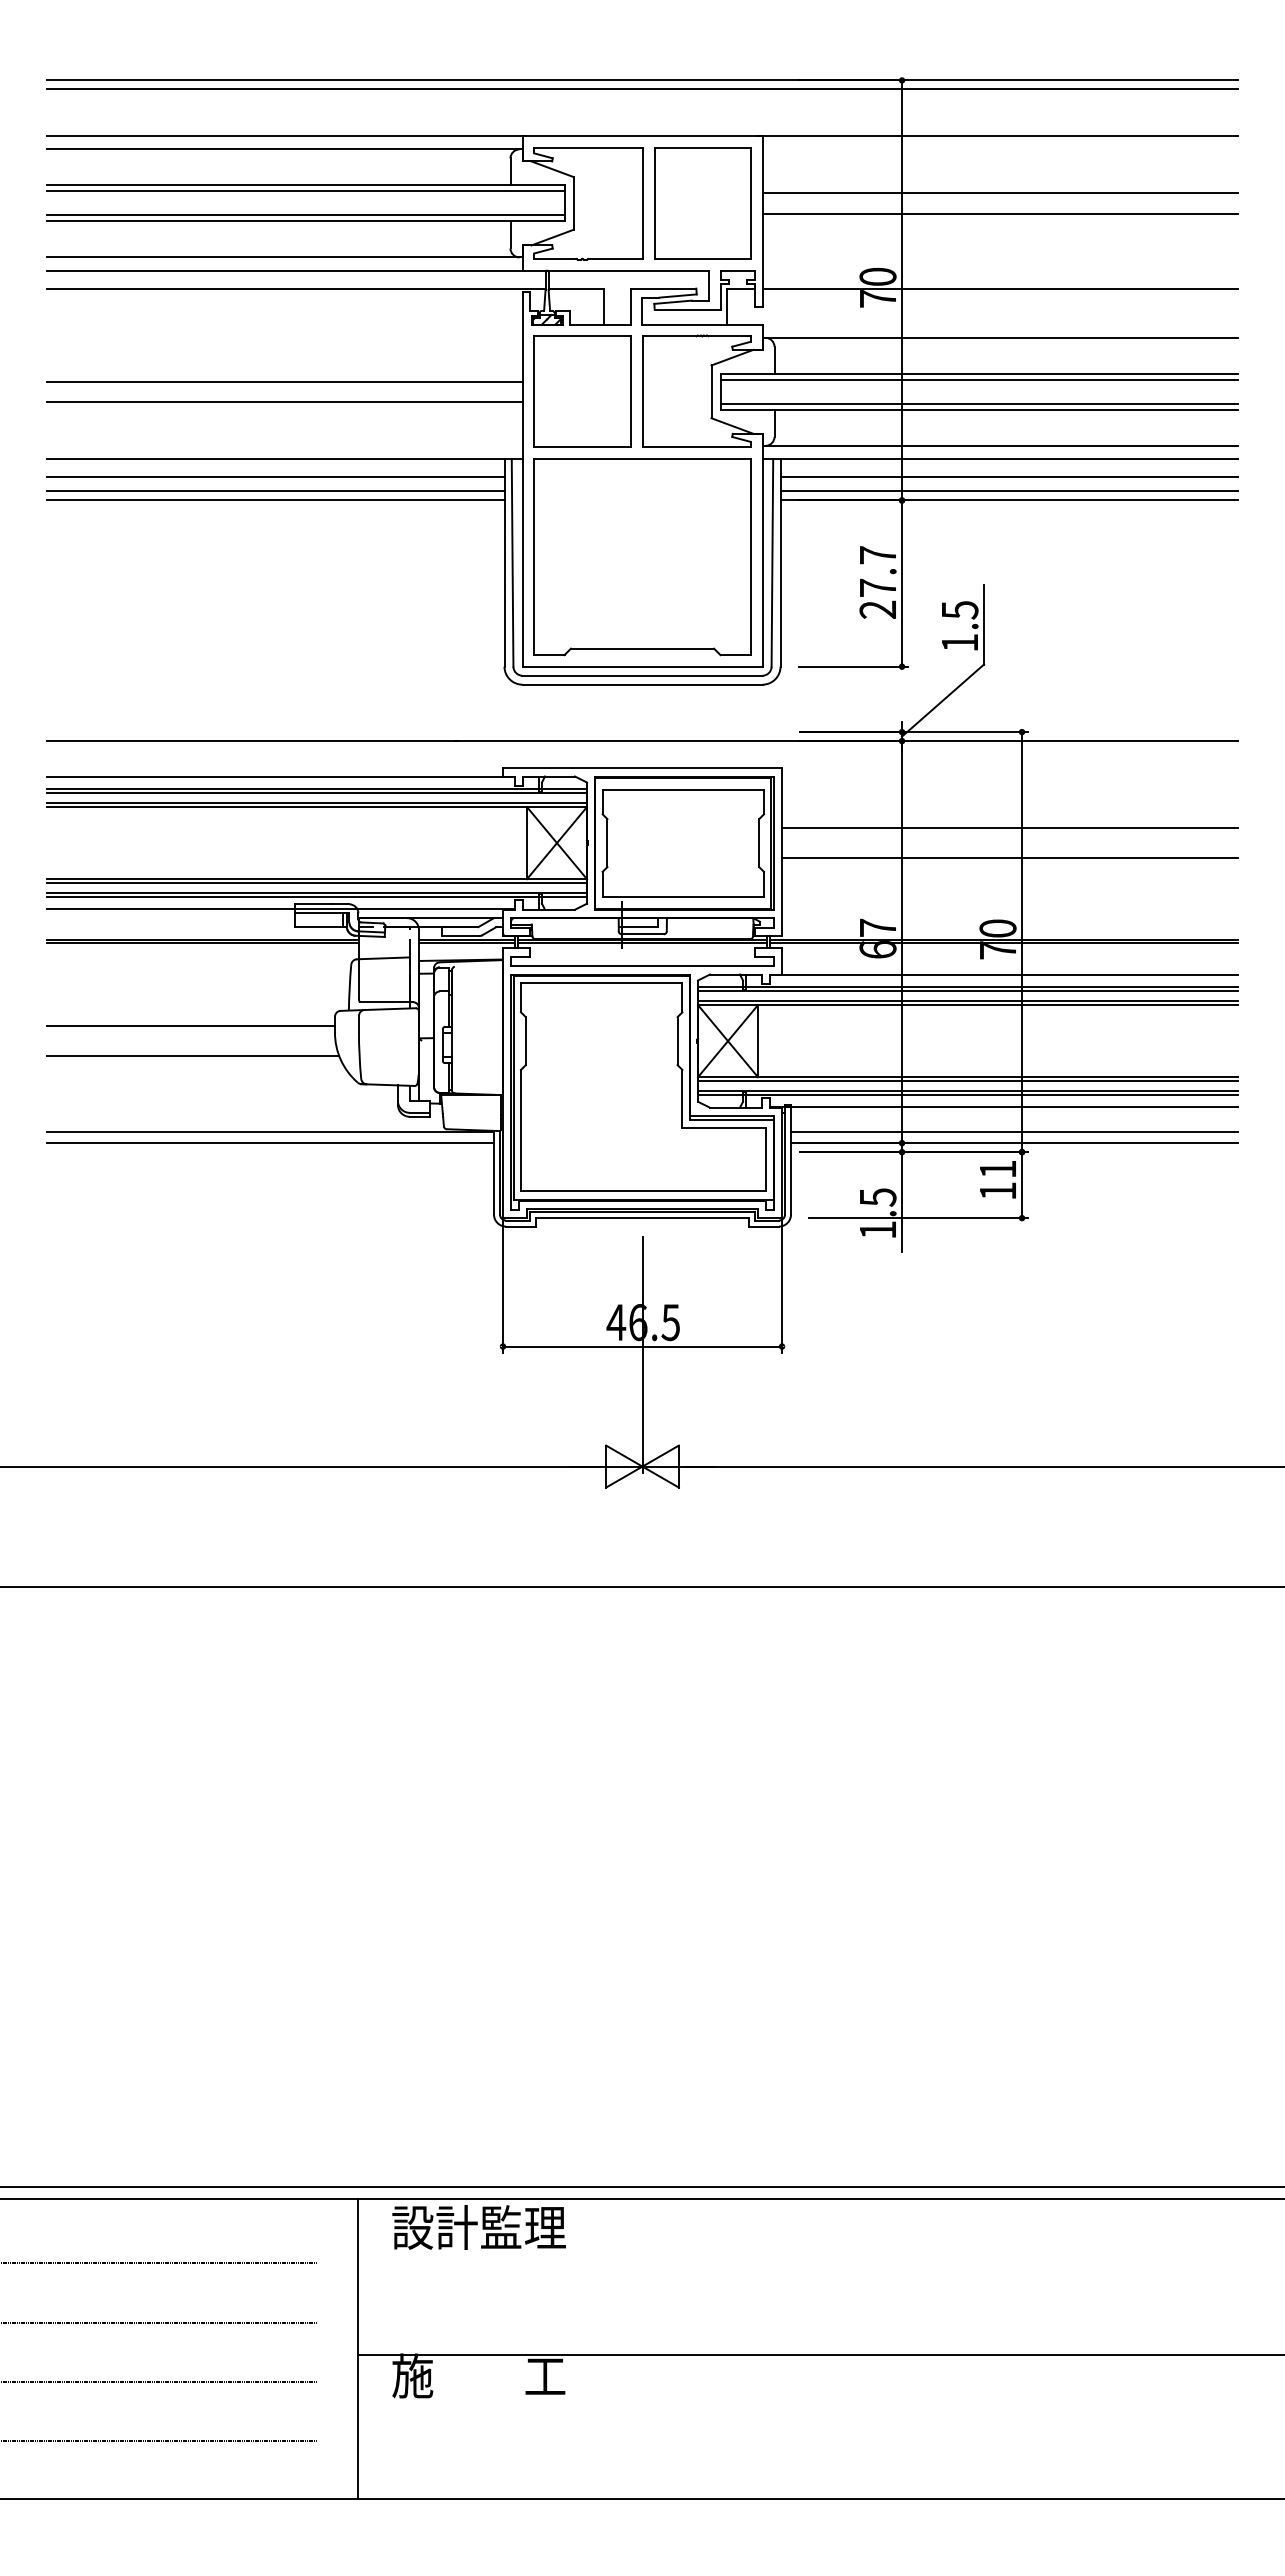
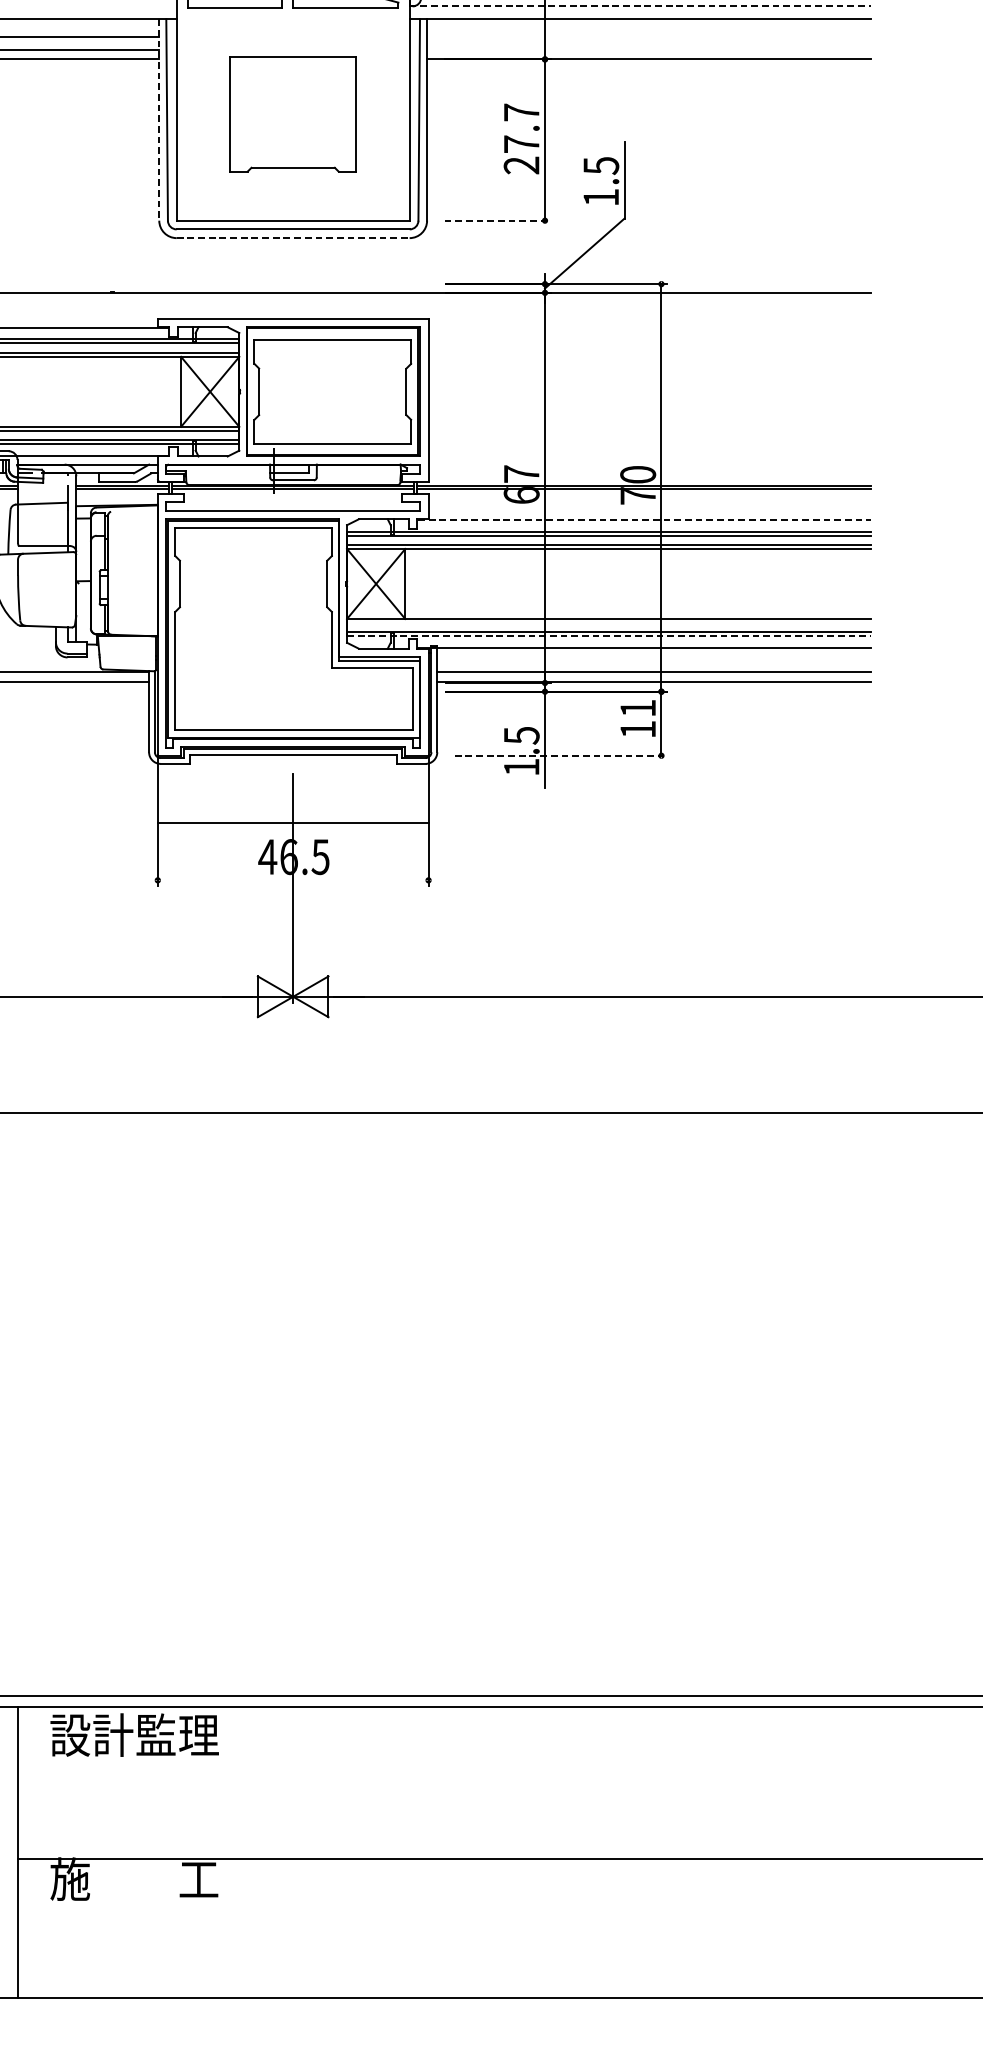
line: (1000, 445) -> (640, 6), solid -> dashed
line: (1008, 477) -> (648, 37), removed
line: (1008, 490) -> (648, 49), removed
part: (642, 557) -> (293, 114), size x0.6
line: (504, 562) -> (159, 119), solid -> dashed
line: (853, 666) -> (497, 220), solid -> dashed
line: (643, 684) -> (294, 237), solid -> dashed
line: (1009, 827) -> (649, 376), removed
line: (1009, 857) -> (649, 405), removed
line: (1004, 975) -> (644, 520), solid -> dashed
line: (967, 1081) -> (608, 623), removed
line: (967, 1095) -> (608, 636), solid -> dashed
line: (918, 1218) -> (560, 756), solid -> dashed
line: (642, 1346) -> (293, 823), moved

